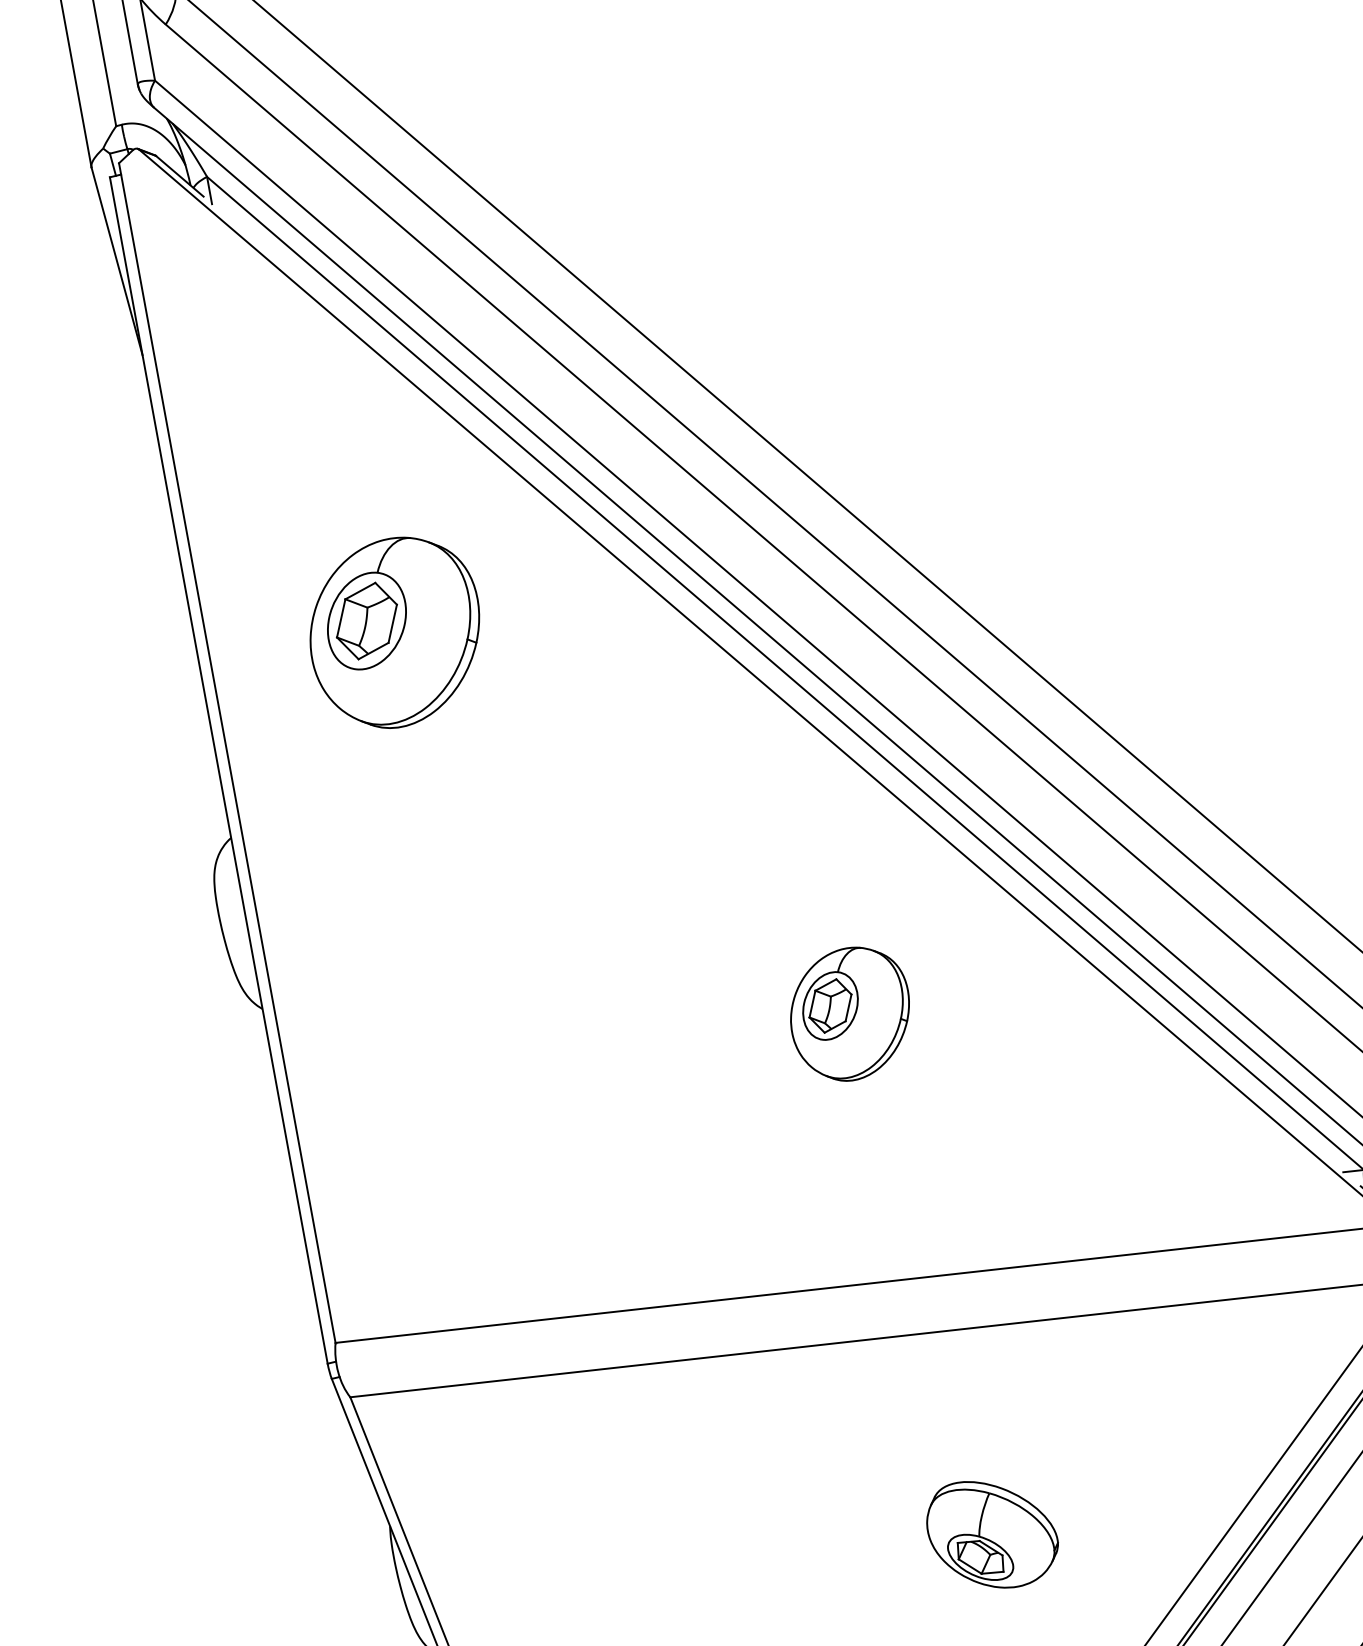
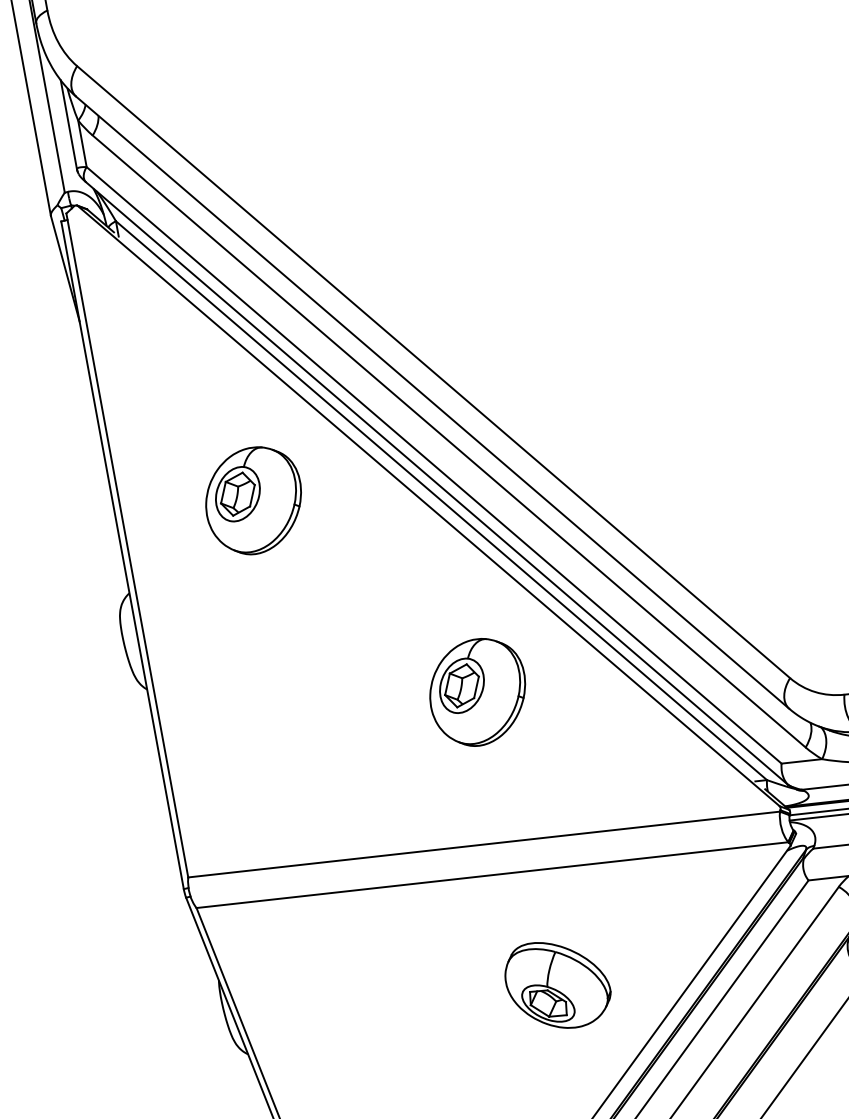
part: (394, 632) -> (253, 500), moved
part: (849, 1014) -> (477, 692), size x1.43
part: (991, 1534) -> (557, 985), size x1.43

